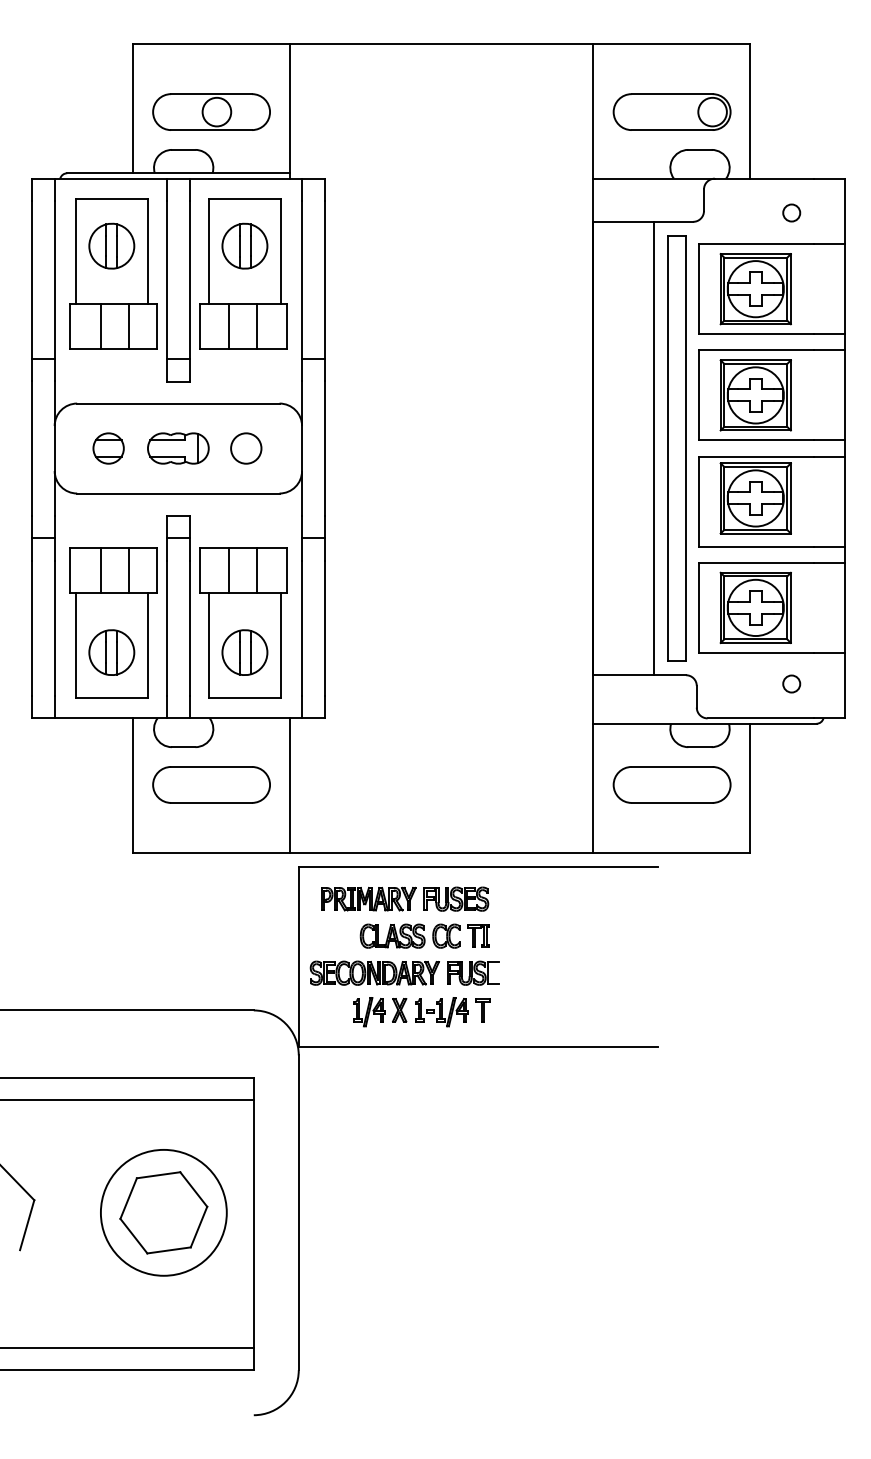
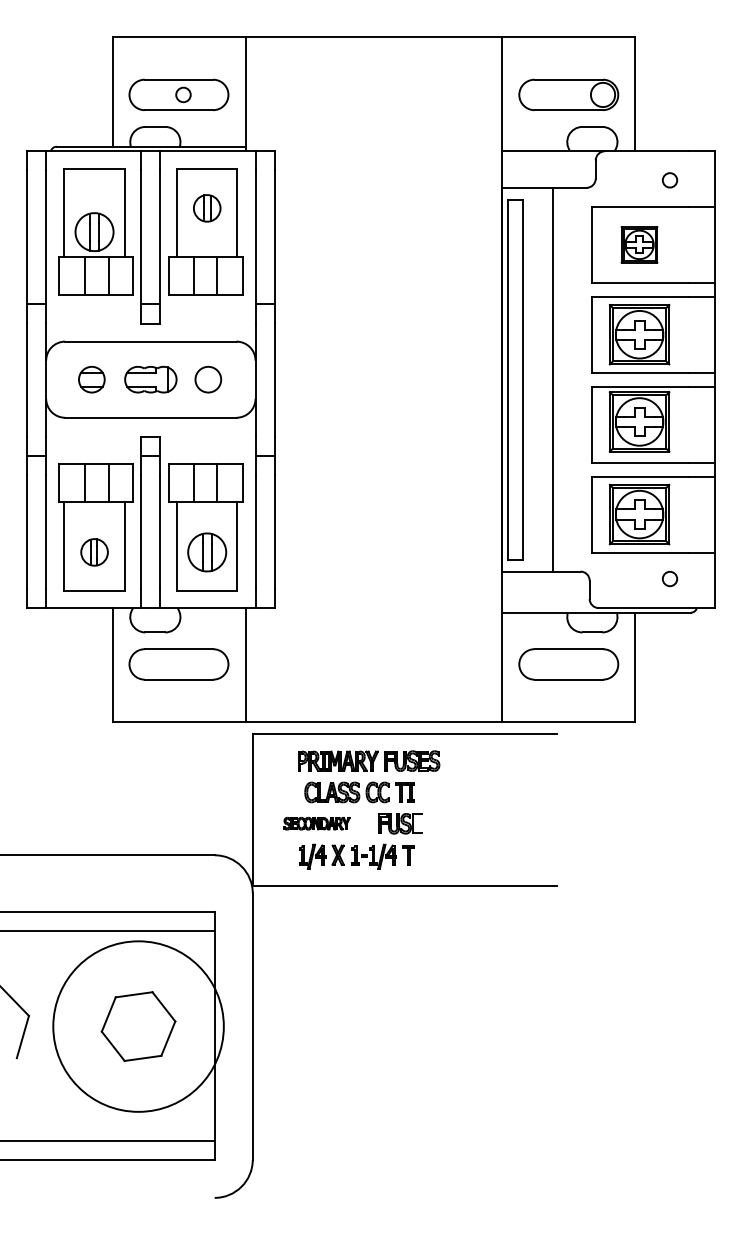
circle: (216, 111) -> (183, 94), size x0.6
part: (111, 245) -> (94, 231), moved
part: (244, 245) -> (206, 207), size x0.7
part: (755, 289) -> (639, 245), size x0.6
part: (676, 448) -> (515, 379), moved
part: (111, 652) -> (94, 552), size x0.7
part: (405, 898) -> (369, 760), moved
part: (374, 972) -> (316, 823), size x0.6
circle: (163, 1212) -> (138, 1026), size x1.6

